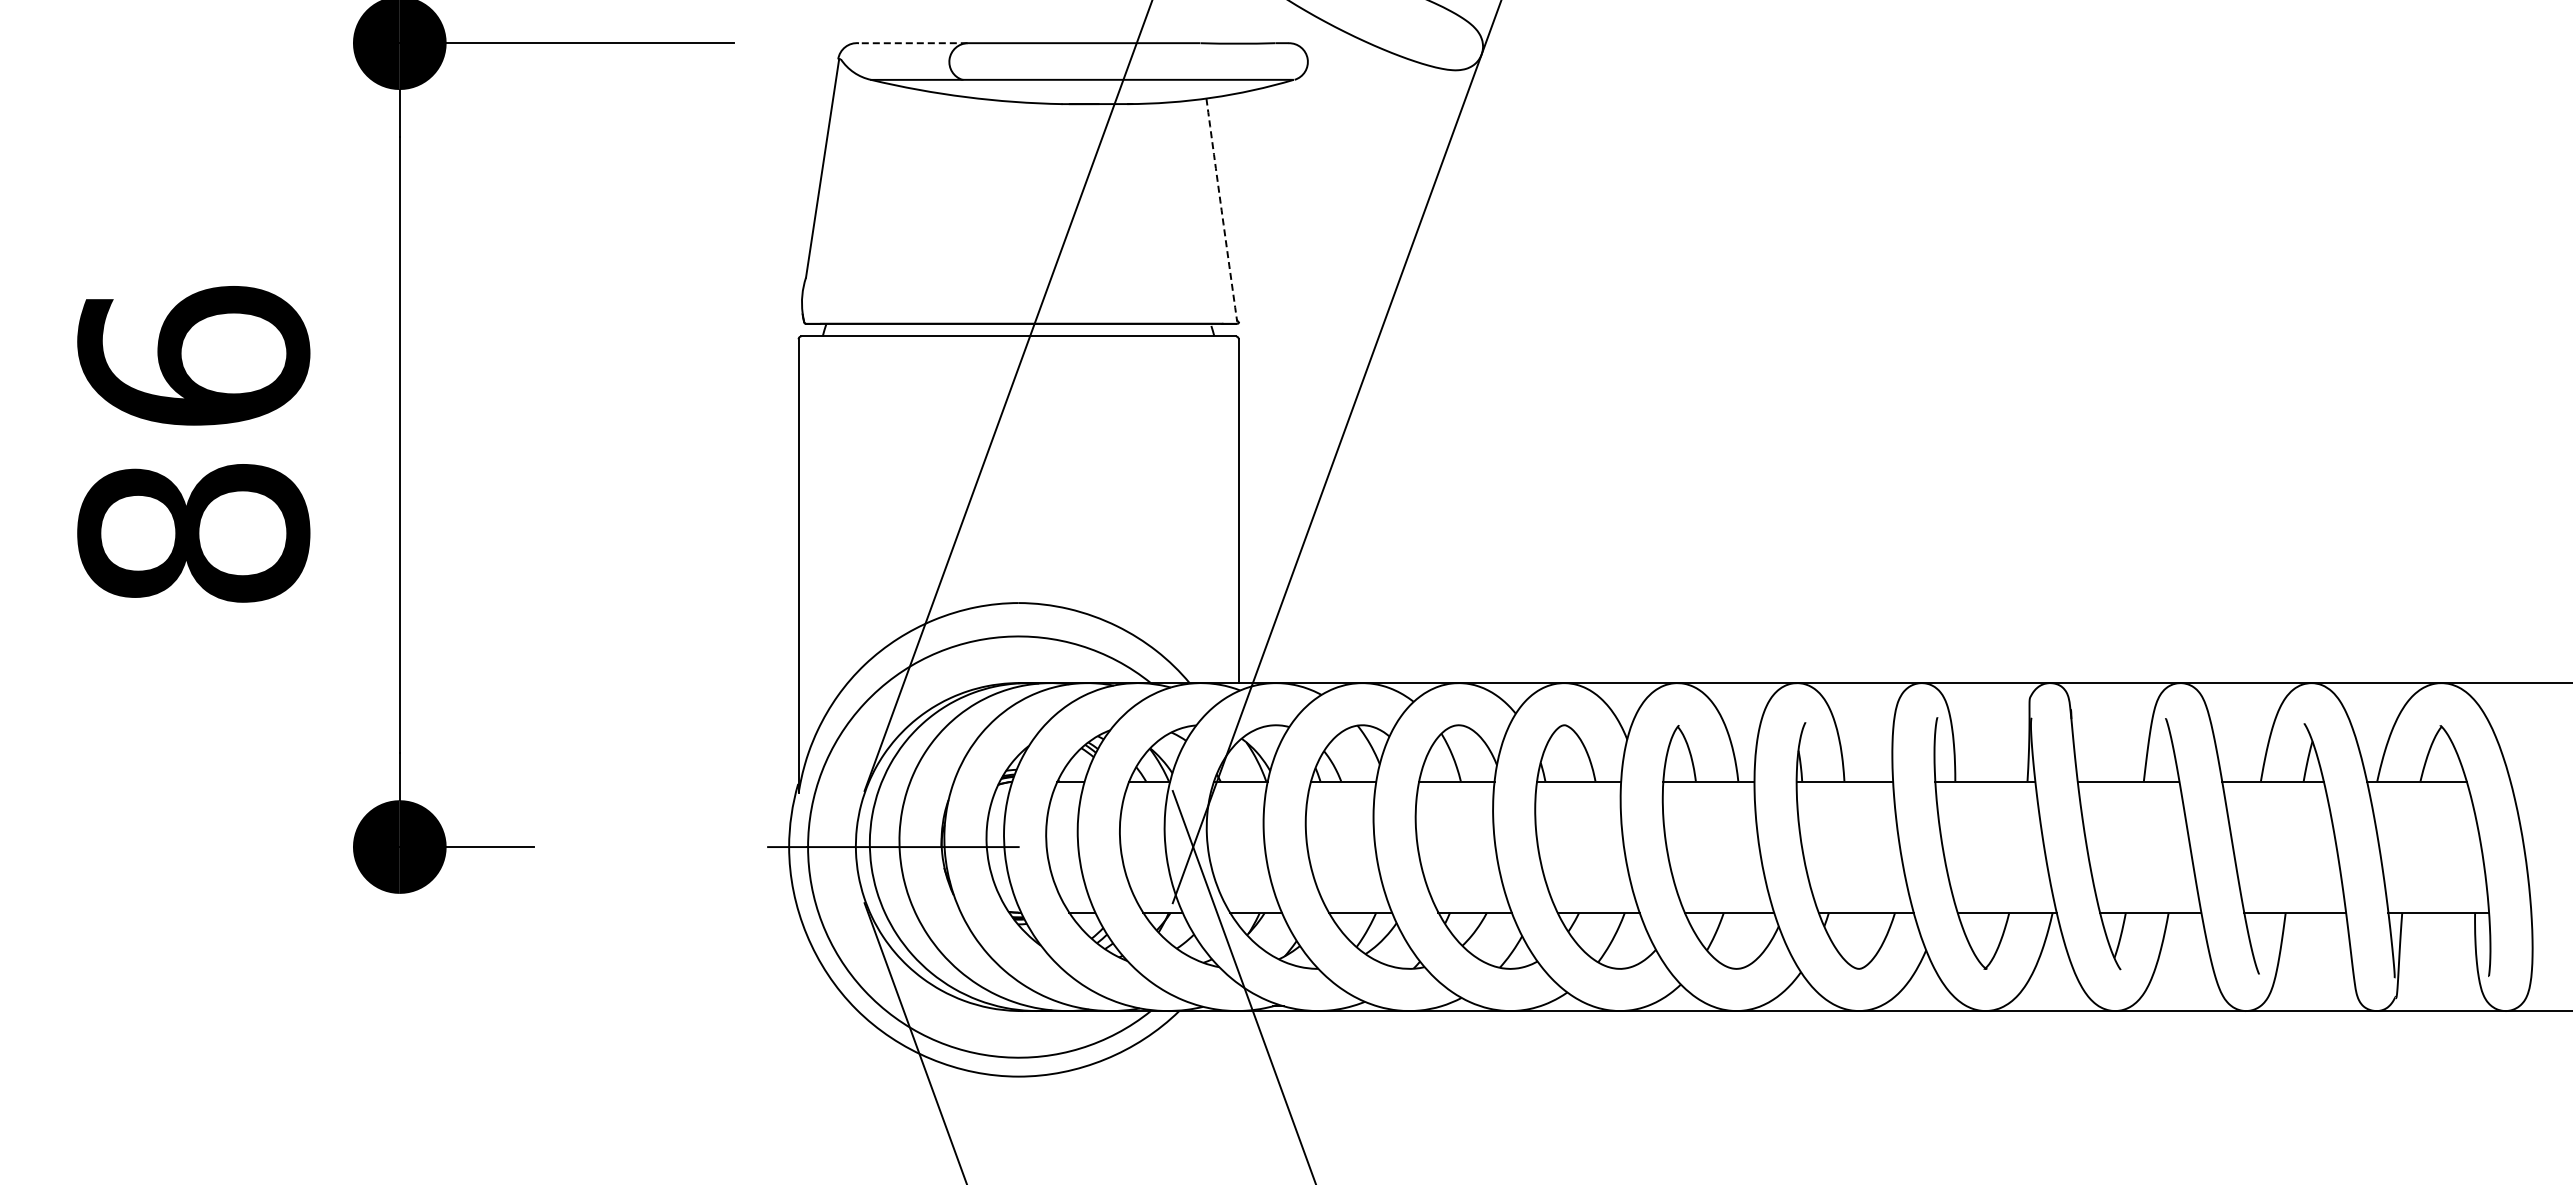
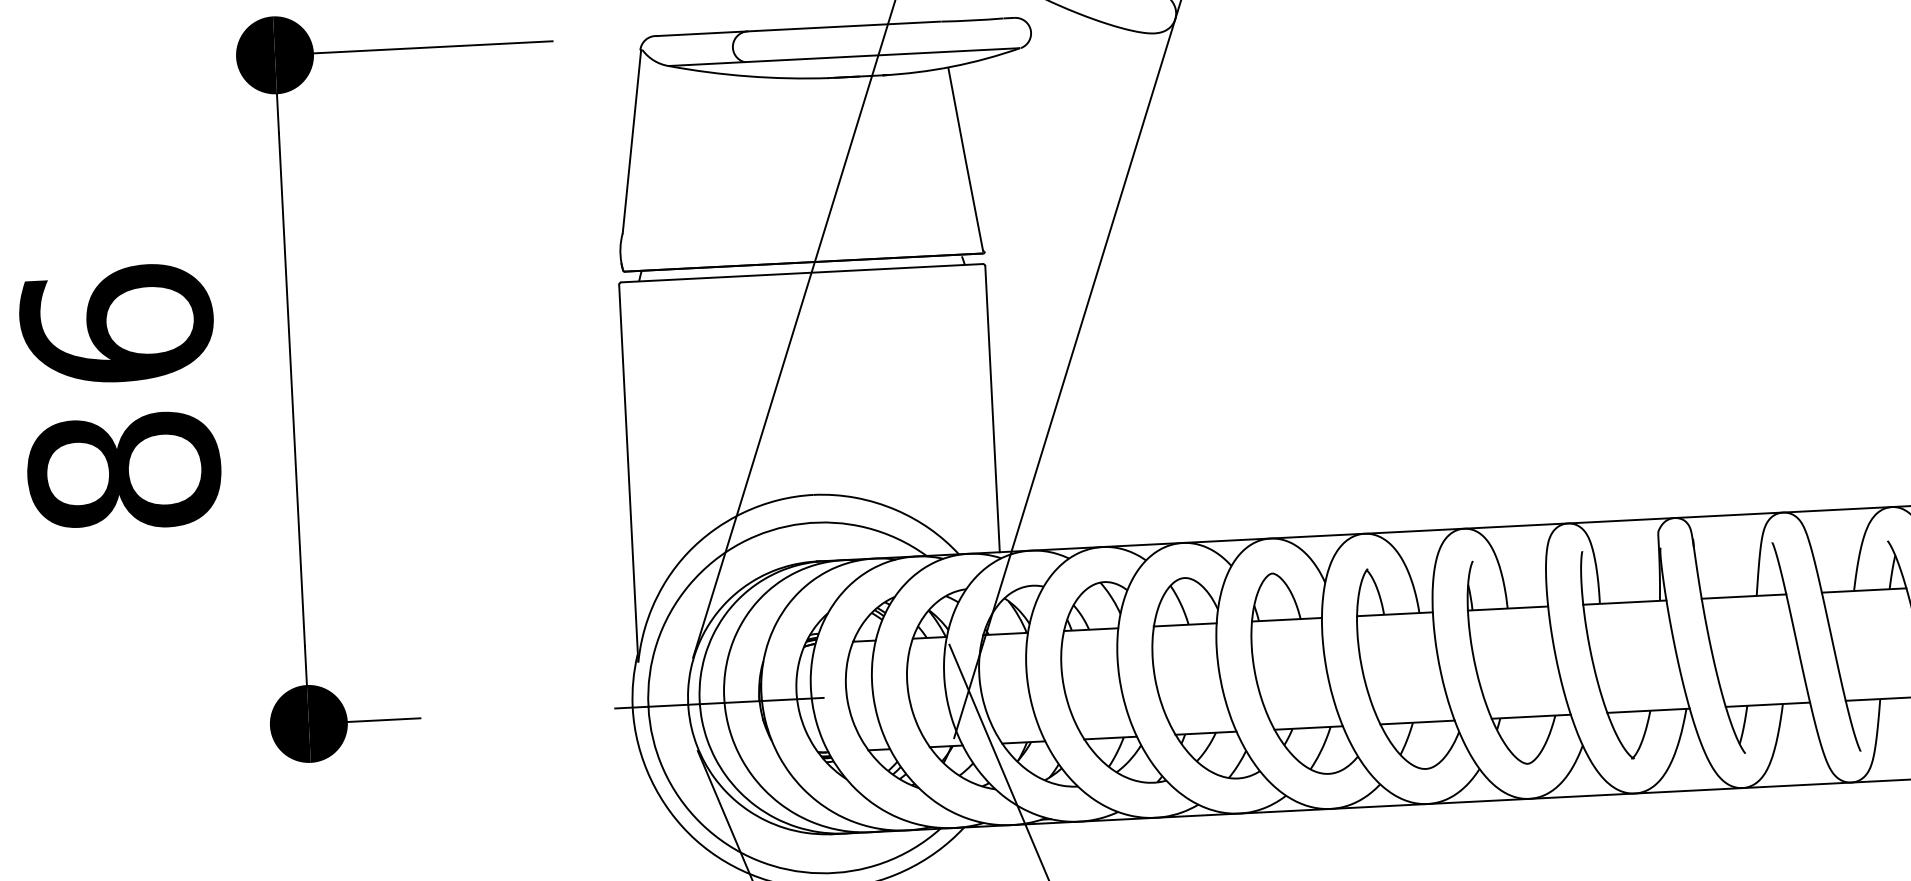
line: (912, 43) -> (701, 34), dashed -> solid
arc: (1221, 210) -> (965, 159), dashed -> solid

